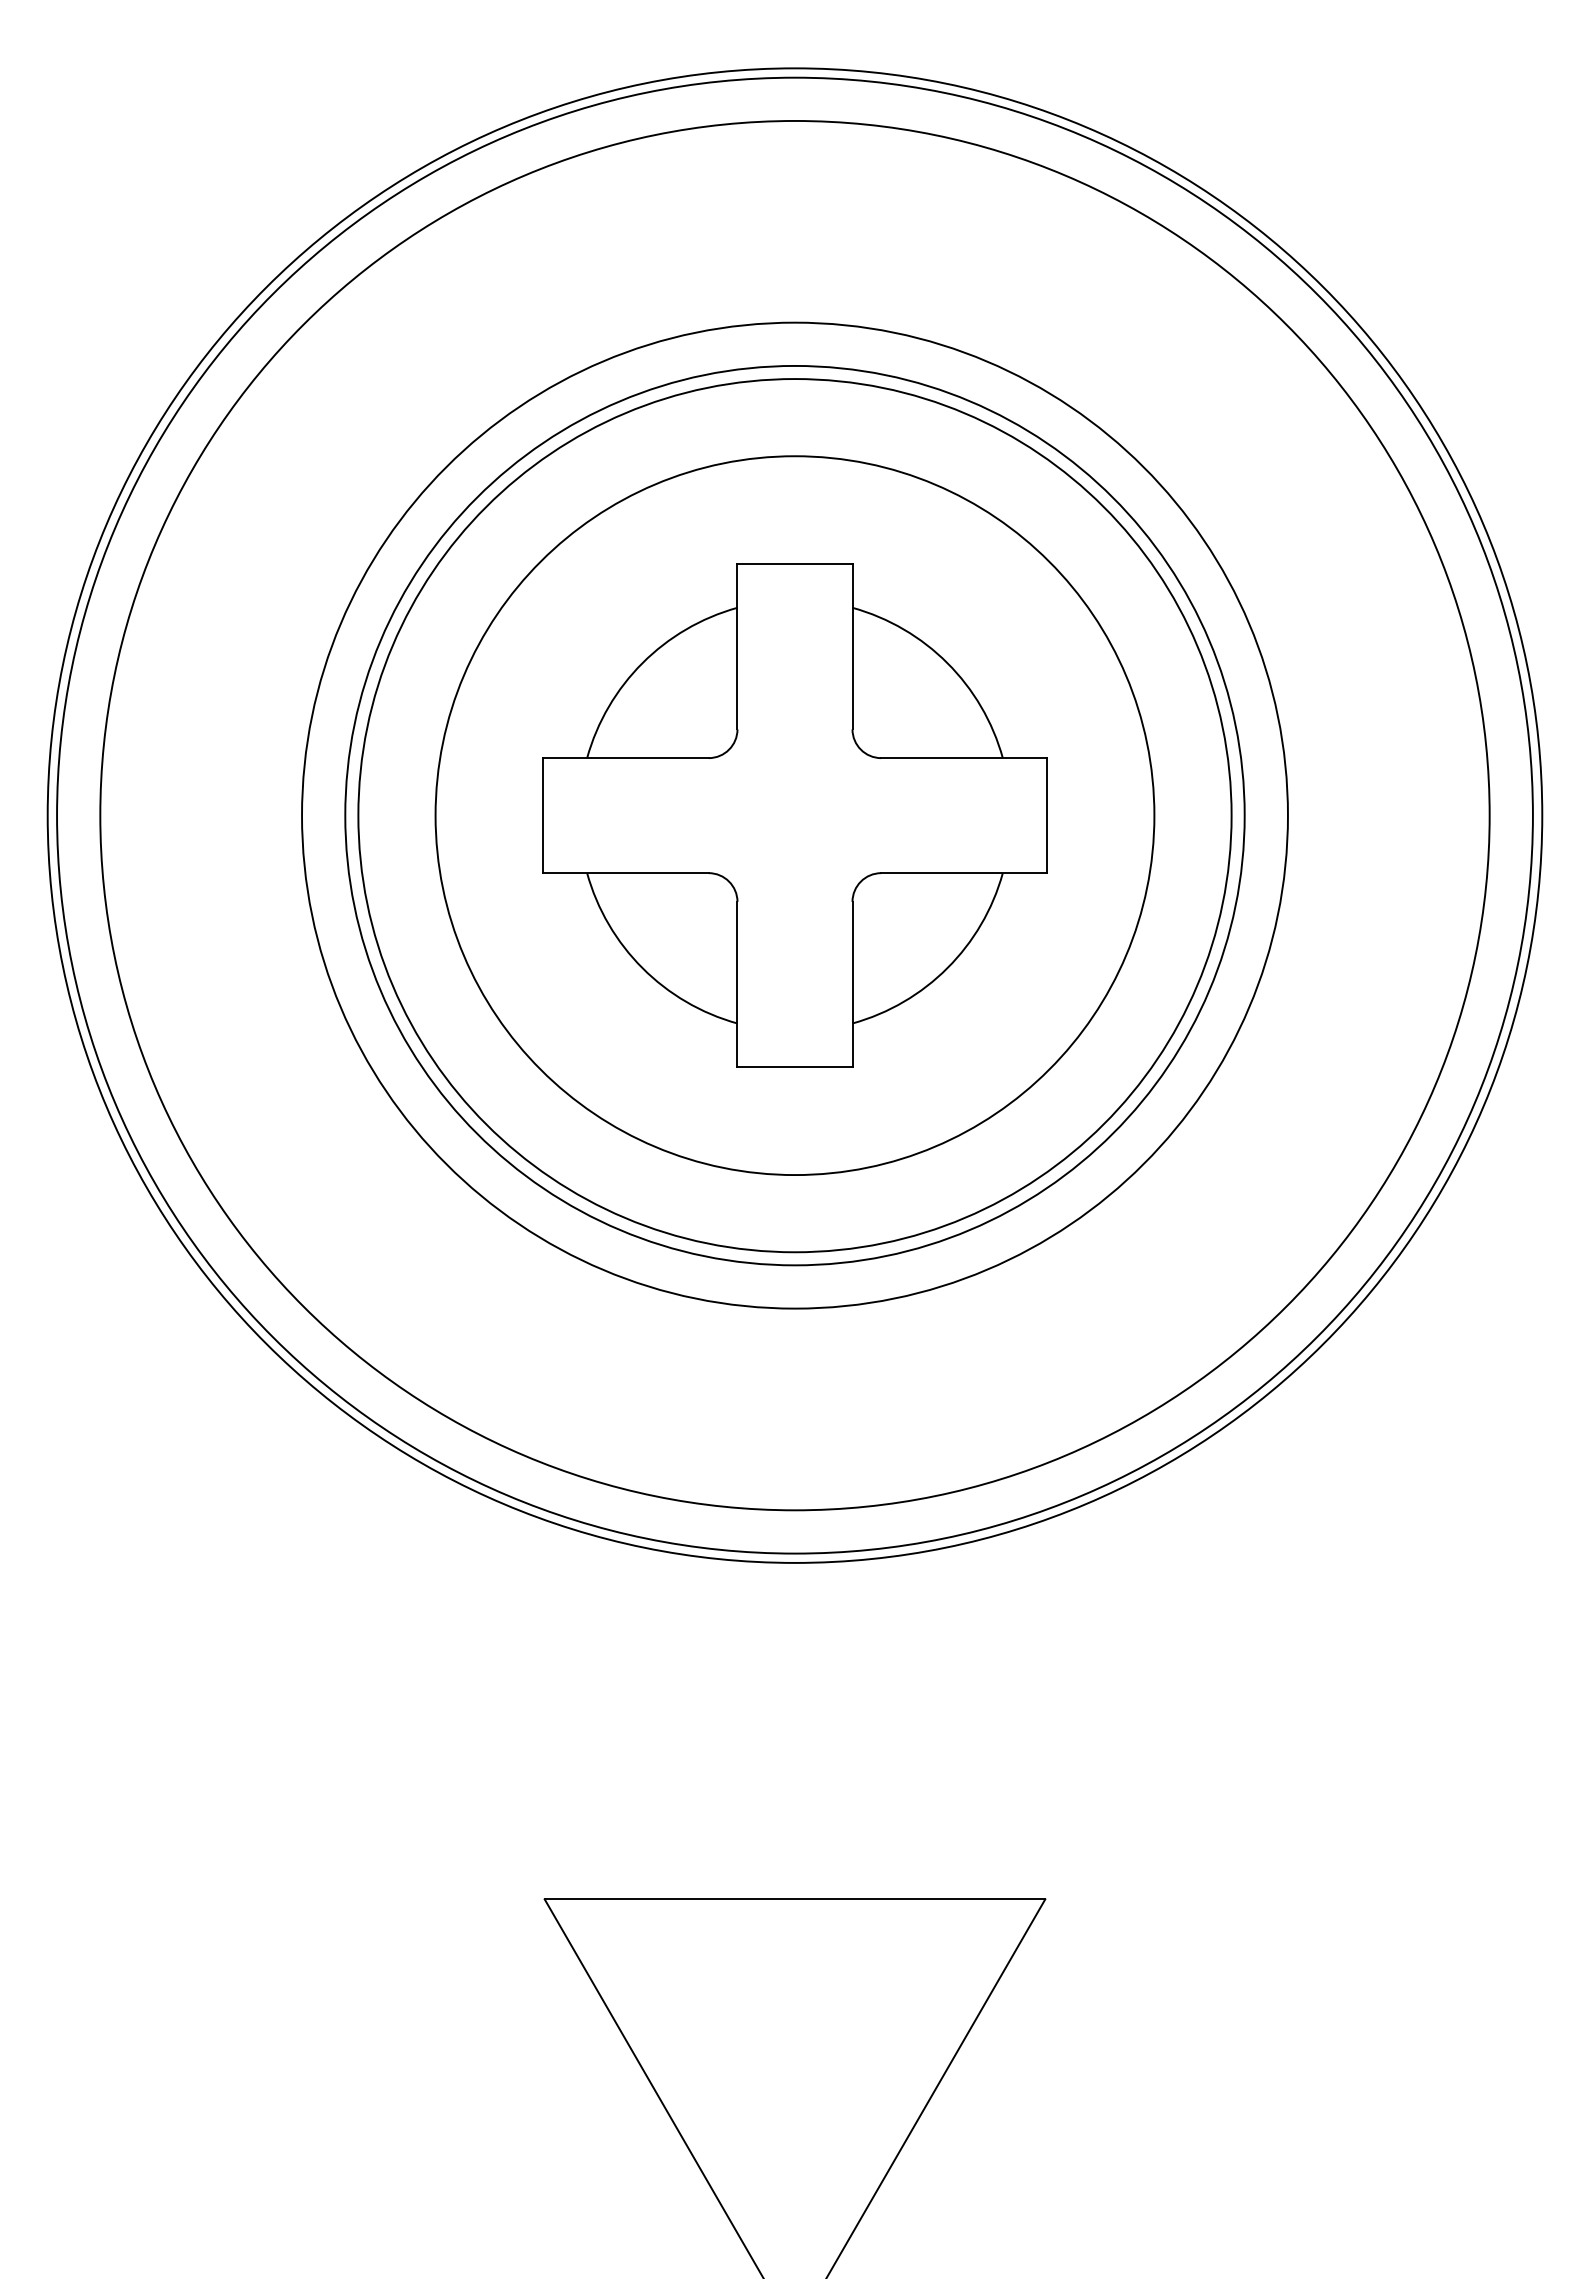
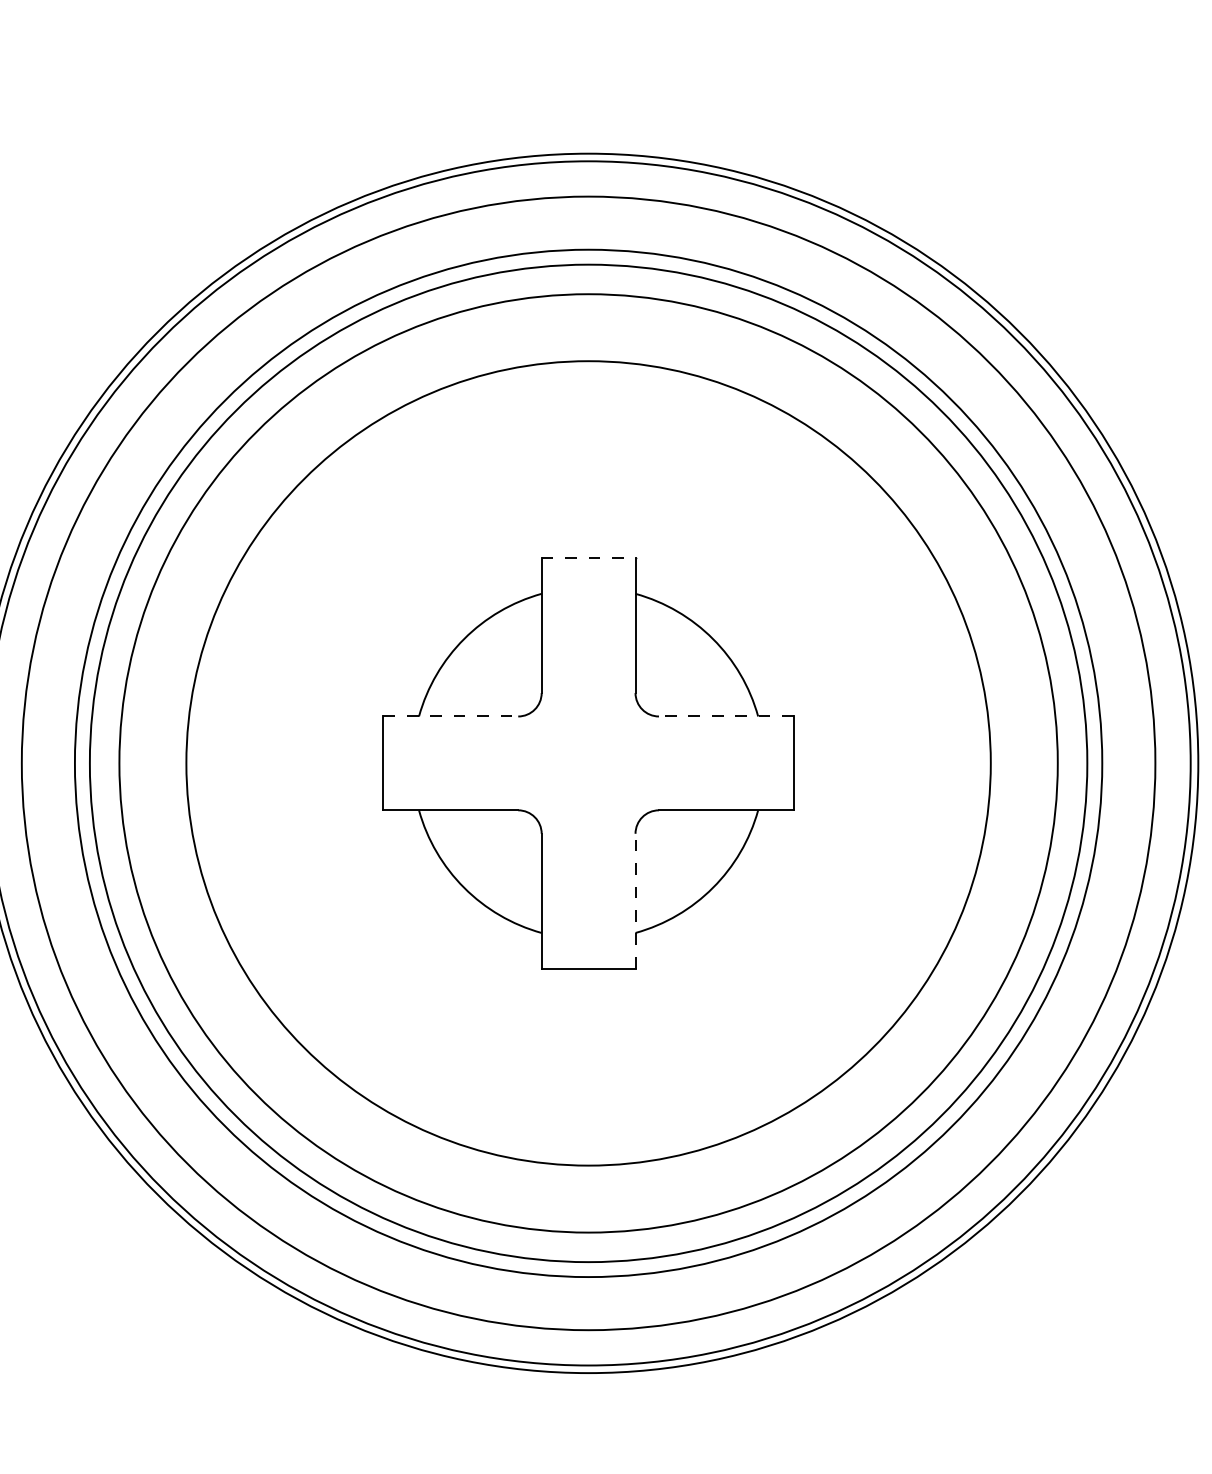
line: (794, 564) -> (588, 558), solid -> dashed
line: (626, 758) -> (451, 716), solid -> dashed
line: (963, 758) -> (726, 716), solid -> dashed
circle: (794, 815) -> (588, 763), size x1.4
circle: (794, 815) -> (588, 763), size x1.4
circle: (794, 815) -> (588, 763), size x1.6
line: (852, 984) -> (635, 901), solid -> dashed

